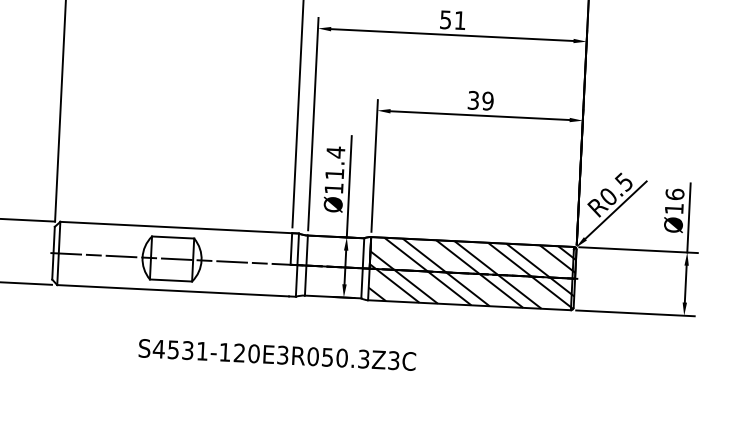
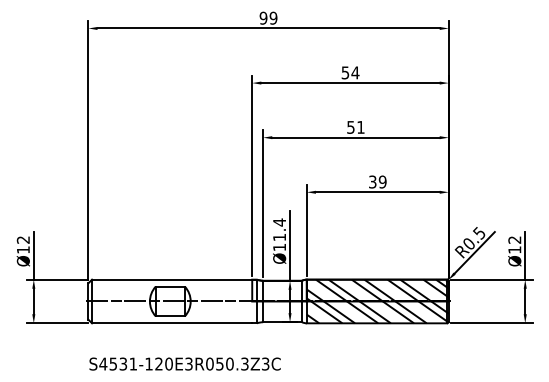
text: (674, 193) -> (514, 239), Ø16 -> Ø12
text: (276, 354) -> (184, 363), moved

